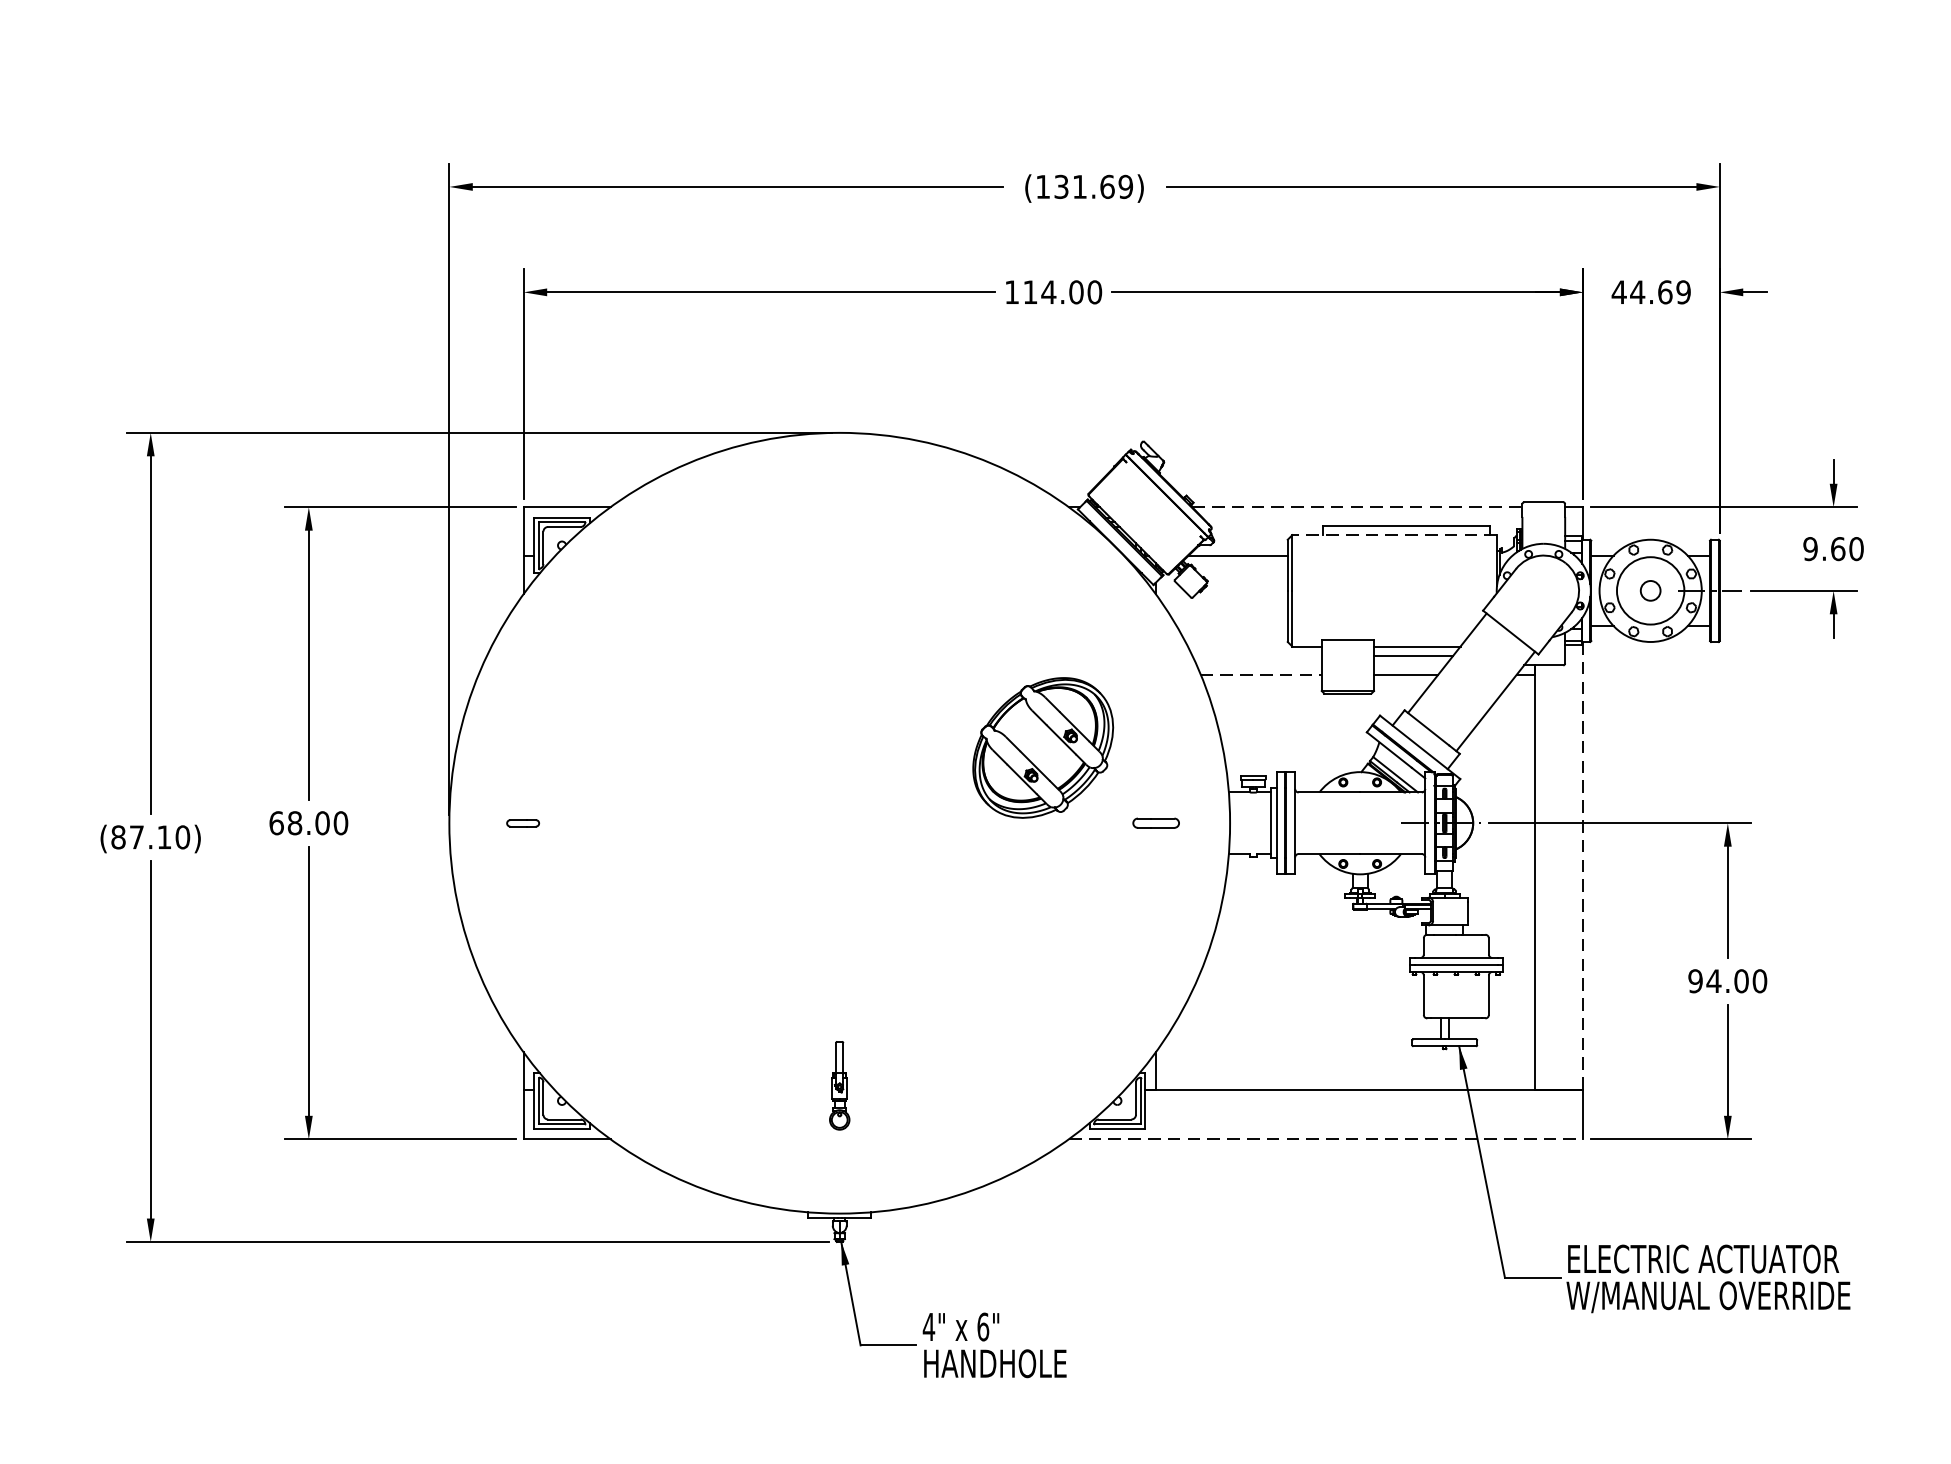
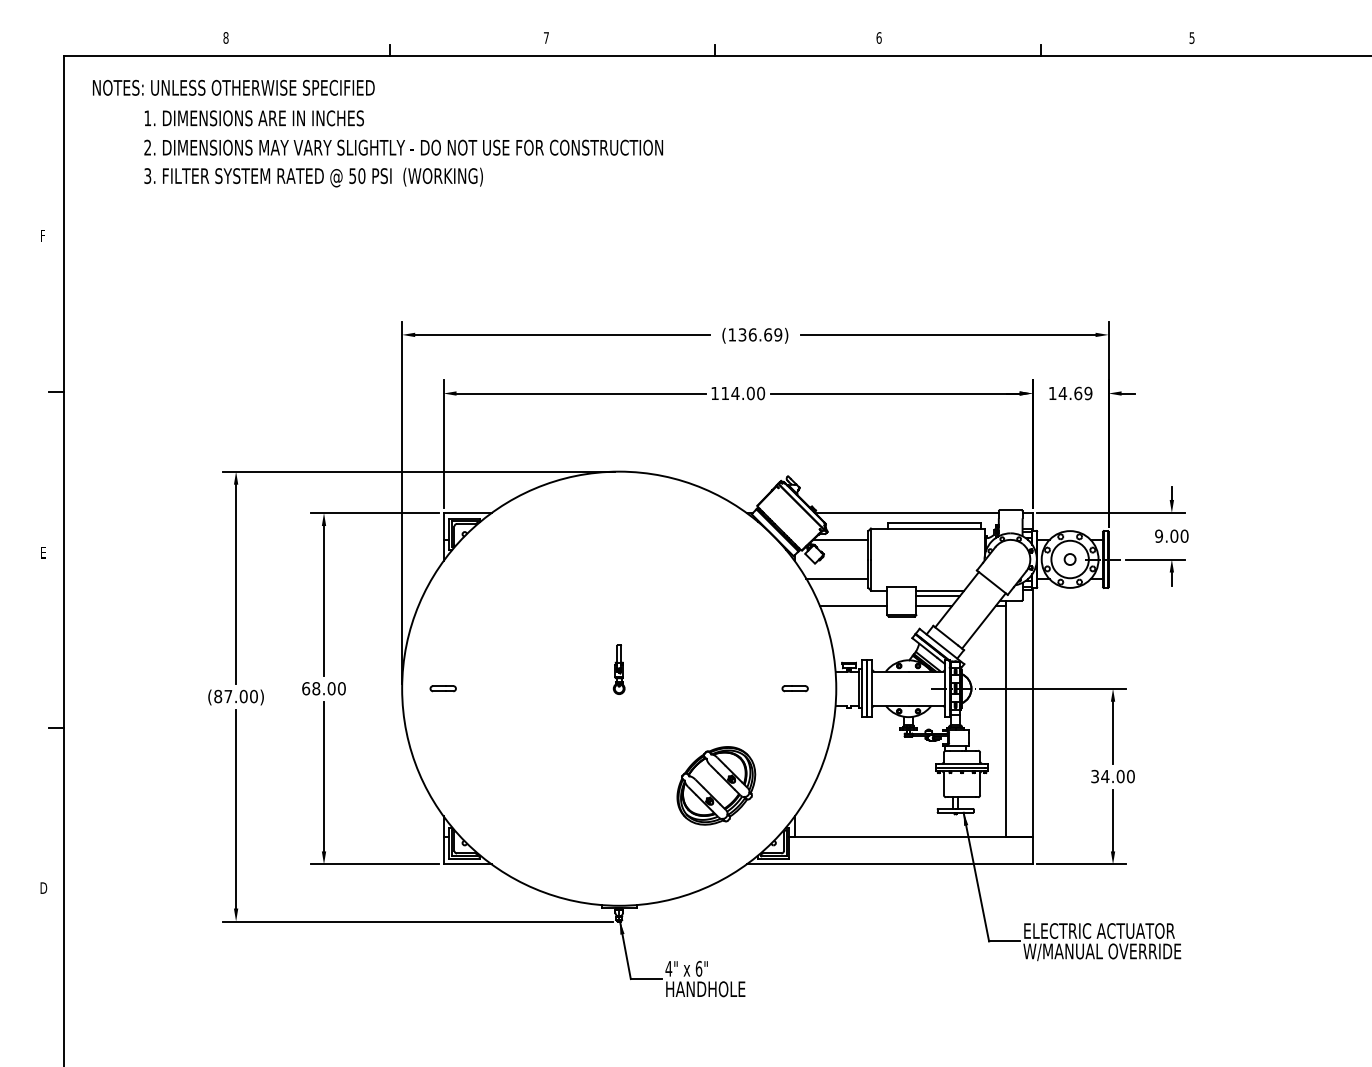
text: (1079, 186) -> (752, 334), (131.69) -> (136.69)
text: (1618, 292) -> (1052, 393), 44.69 -> 14.69
line: (1358, 508) -> (907, 513), dashed -> solid
line: (1394, 535) -> (927, 528), dashed -> solid
text: (1838, 547) -> (1174, 535), 9.60 -> 9.00
line: (1232, 625) -> (837, 578), added
line: (1261, 675) -> (853, 606), dashed -> solid
part: (1043, 747) -> (716, 785), moved
part: (521, 822) -> (442, 688), size x1.43
text: (164, 837) -> (243, 696), (87.10) -> (87.00)
line: (1582, 865) -> (1032, 712), dashed -> solid
text: (1696, 981) -> (1095, 776), 94.00 -> 34.00
part: (838, 1085) -> (618, 669), moved
line: (1327, 1139) -> (890, 864), dashed -> solid

